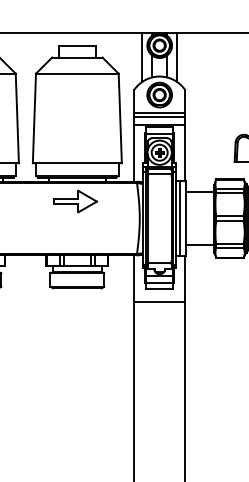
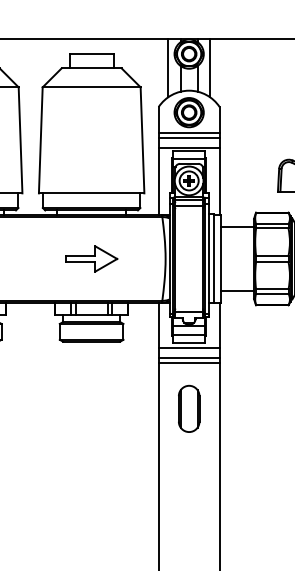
part: (75, 201) -> (91, 258), moved
line: (159, 293) -> (188, 347), added
line: (159, 306) -> (188, 363), added
part: (159, 344) -> (188, 408), added

